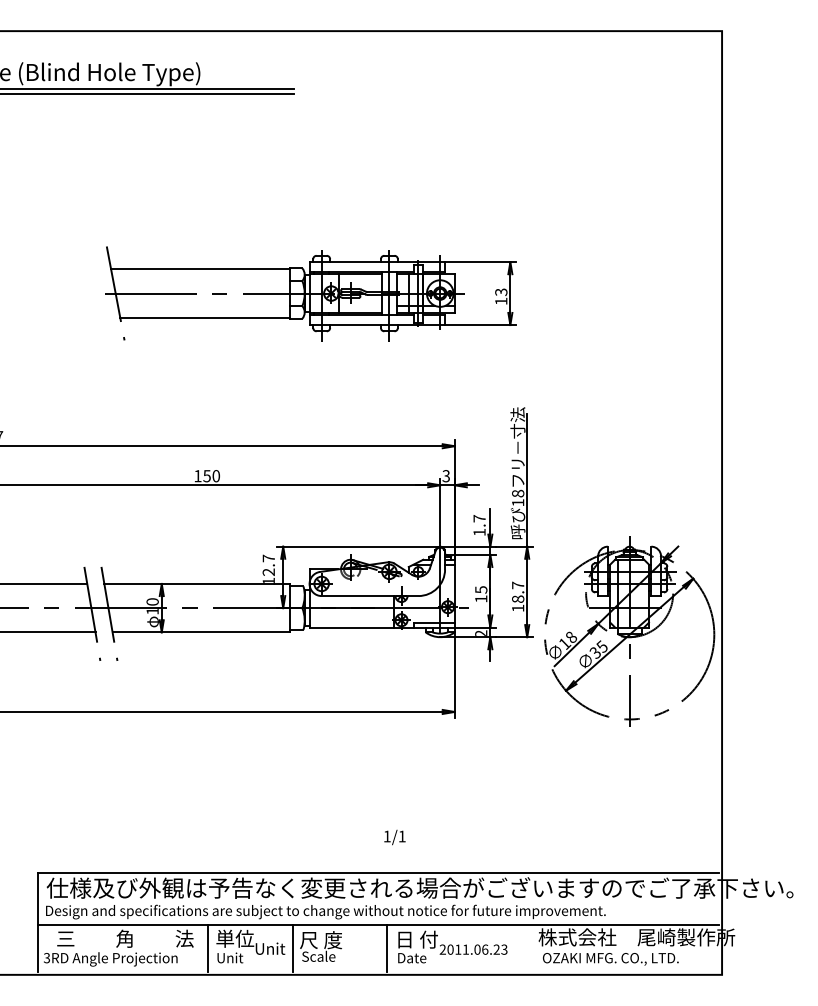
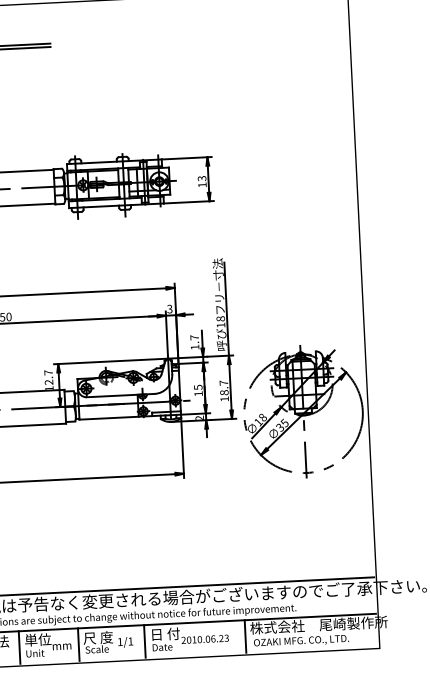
text: (394, 837) -> (125, 642), moved
text: (270, 948) -> (63, 645), Unit -> mm
line: (531, 948) -> (245, 636), added
text: (465, 949) -> (199, 639), 2011.06.23 -> 2010.06.23

